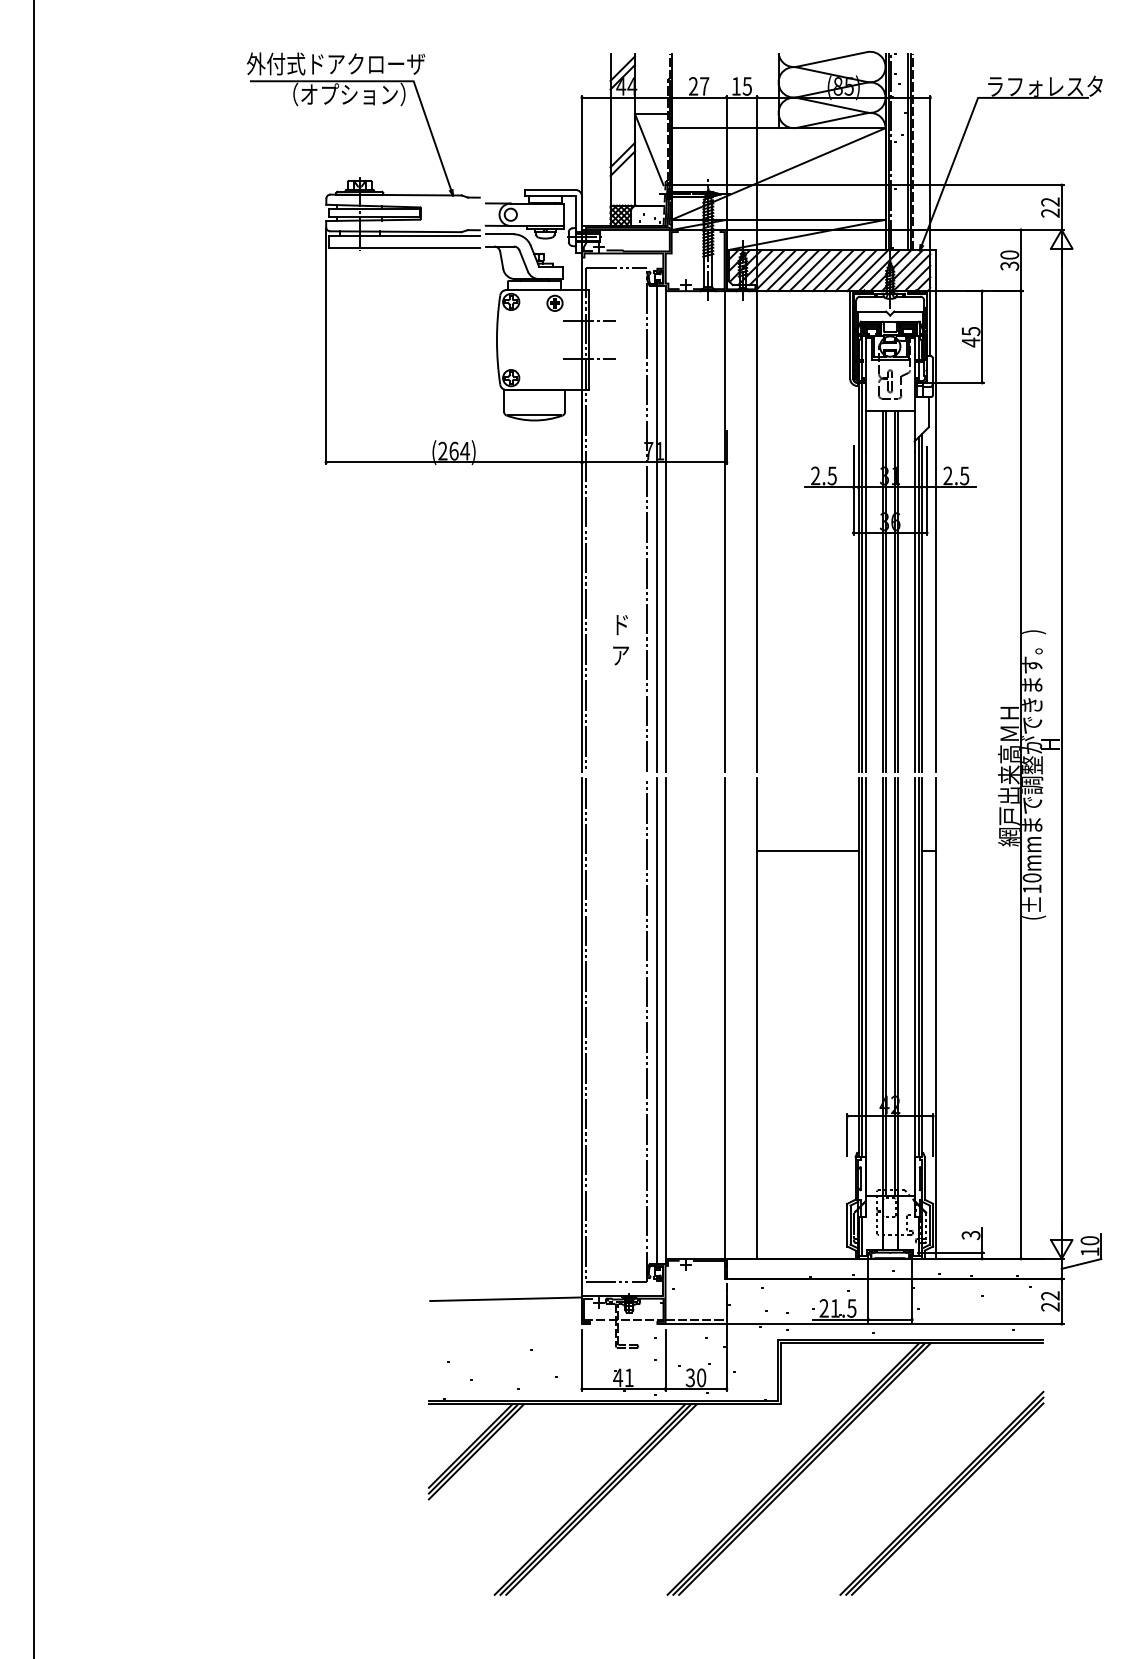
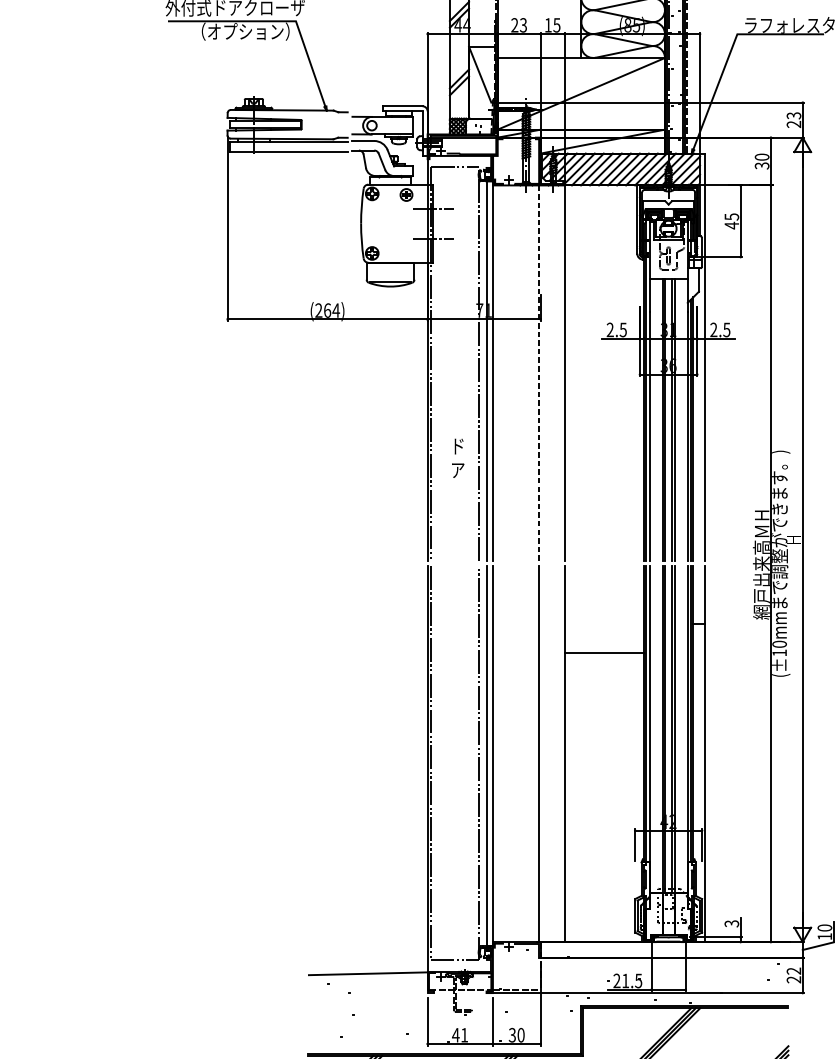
text: (704, 86) -> (523, 25), 27 -> 23
text: (1050, 201) -> (793, 115), 22 -> 23
line: (724, 532) -> (539, 374), solid -> dashed
line: (807, 851) -> (603, 653), moved

